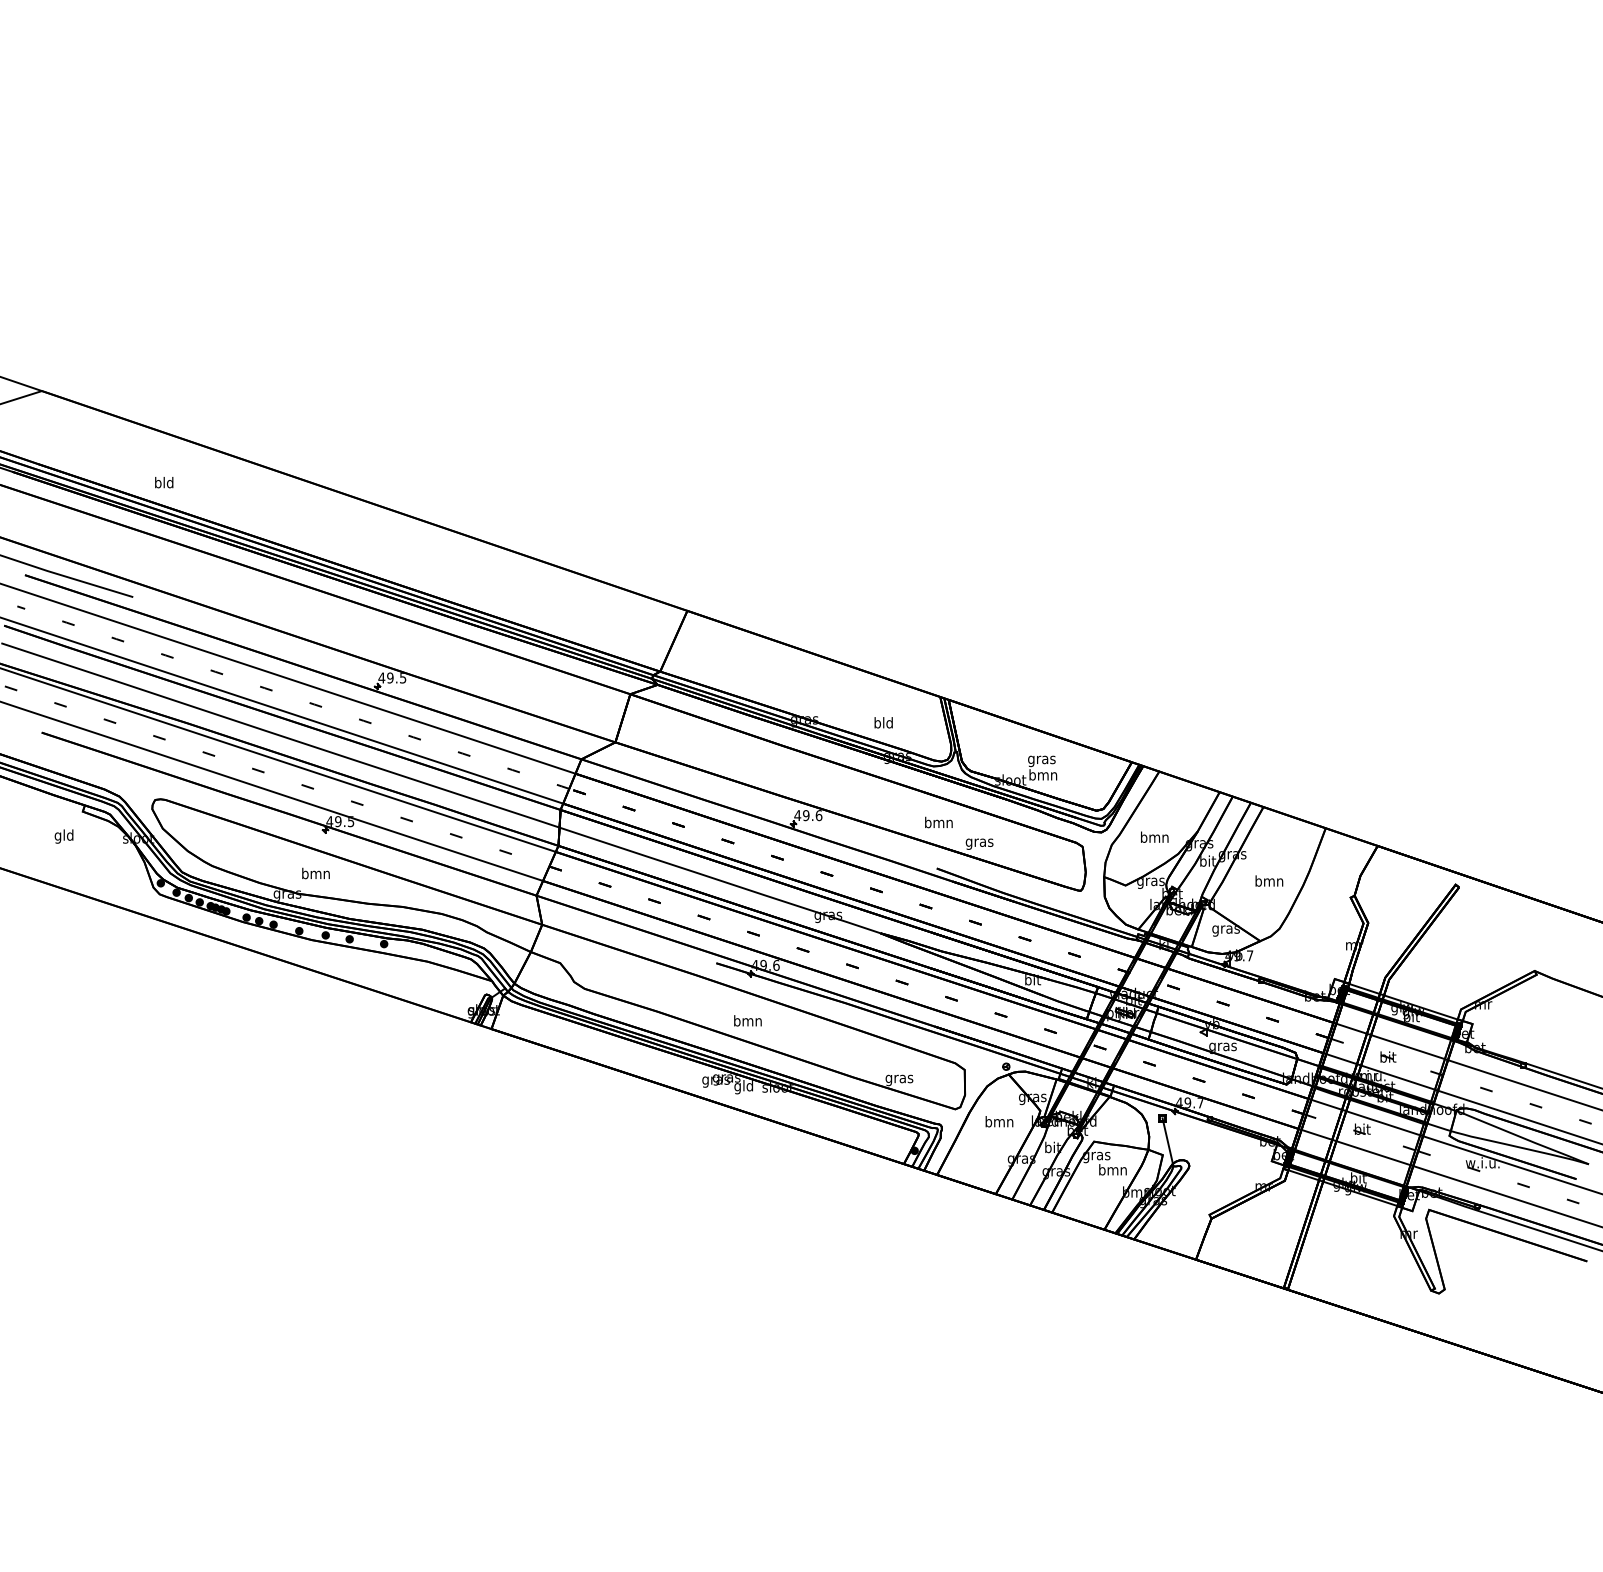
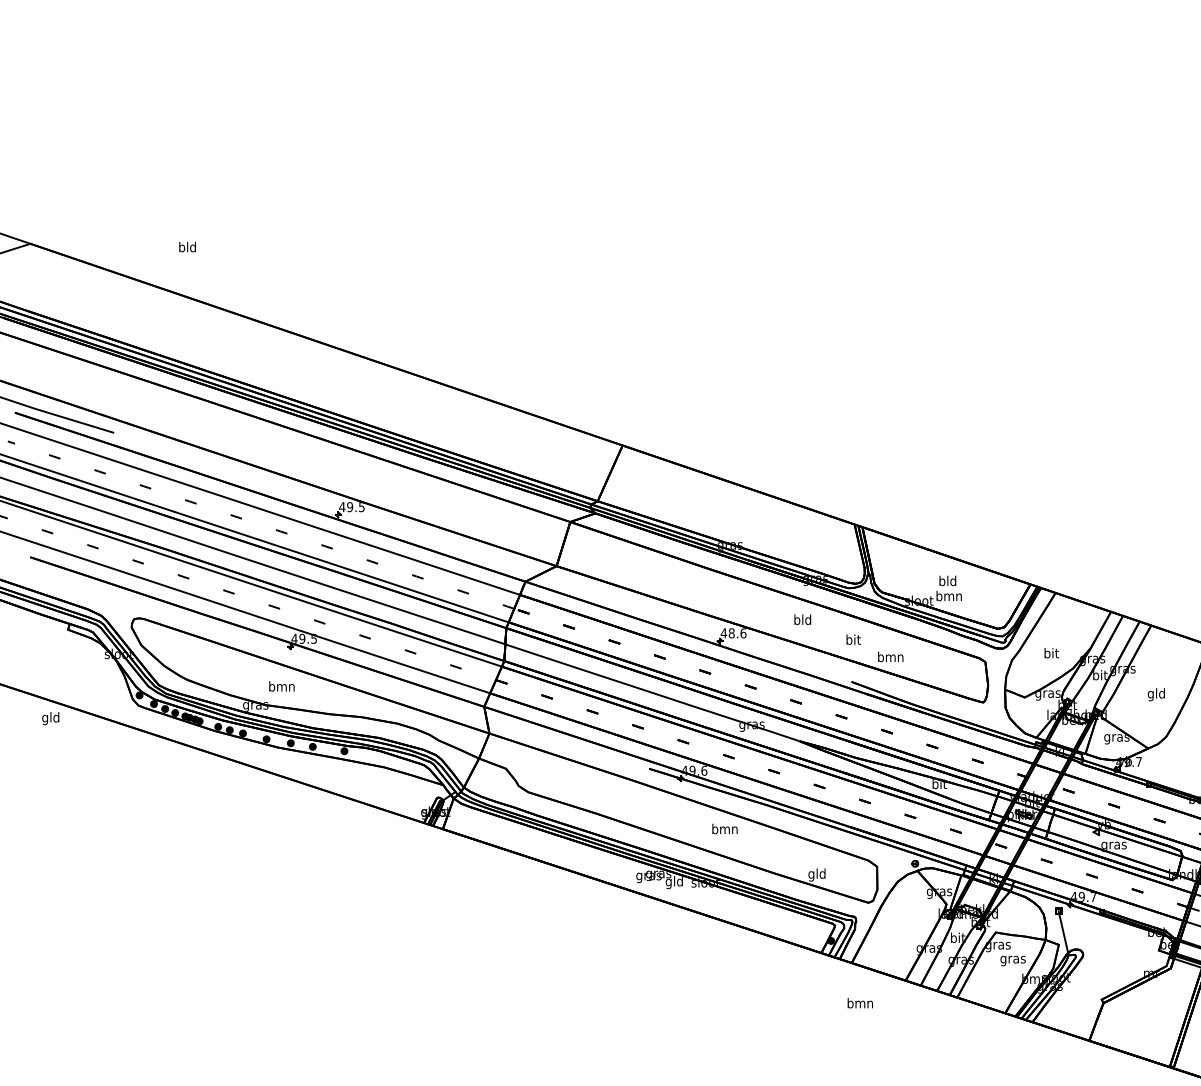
text: (164, 482) -> (187, 246), moved
text: (883, 722) -> (802, 619), moved
text: (1041, 759) -> (947, 581), gras -> bld
text: (806, 815) -> (731, 633), 49.6 -> 48.6
text: (938, 822) -> (853, 639), bmn -> bit
text: (63, 836) -> (50, 718), moved
text: (1154, 836) -> (1051, 652), bmn -> bit
text: (979, 842) -> (890, 658), gras -> bmn
text: (1269, 882) -> (1156, 694), bmn -> gld
text: (747, 1020) -> (724, 828), moved
text: (899, 1078) -> (817, 874), gras -> gld
text: (999, 1121) -> (860, 1003), moved
text: (1112, 1171) -> (1012, 959), bmn -> gras

